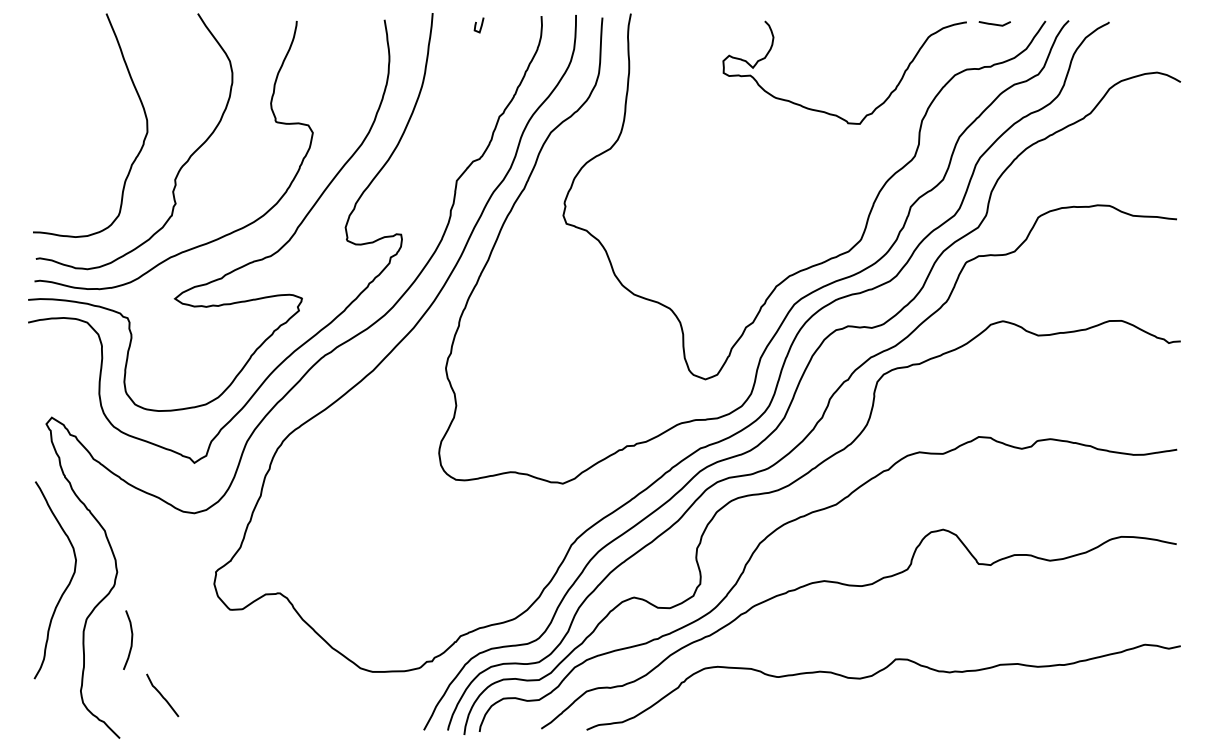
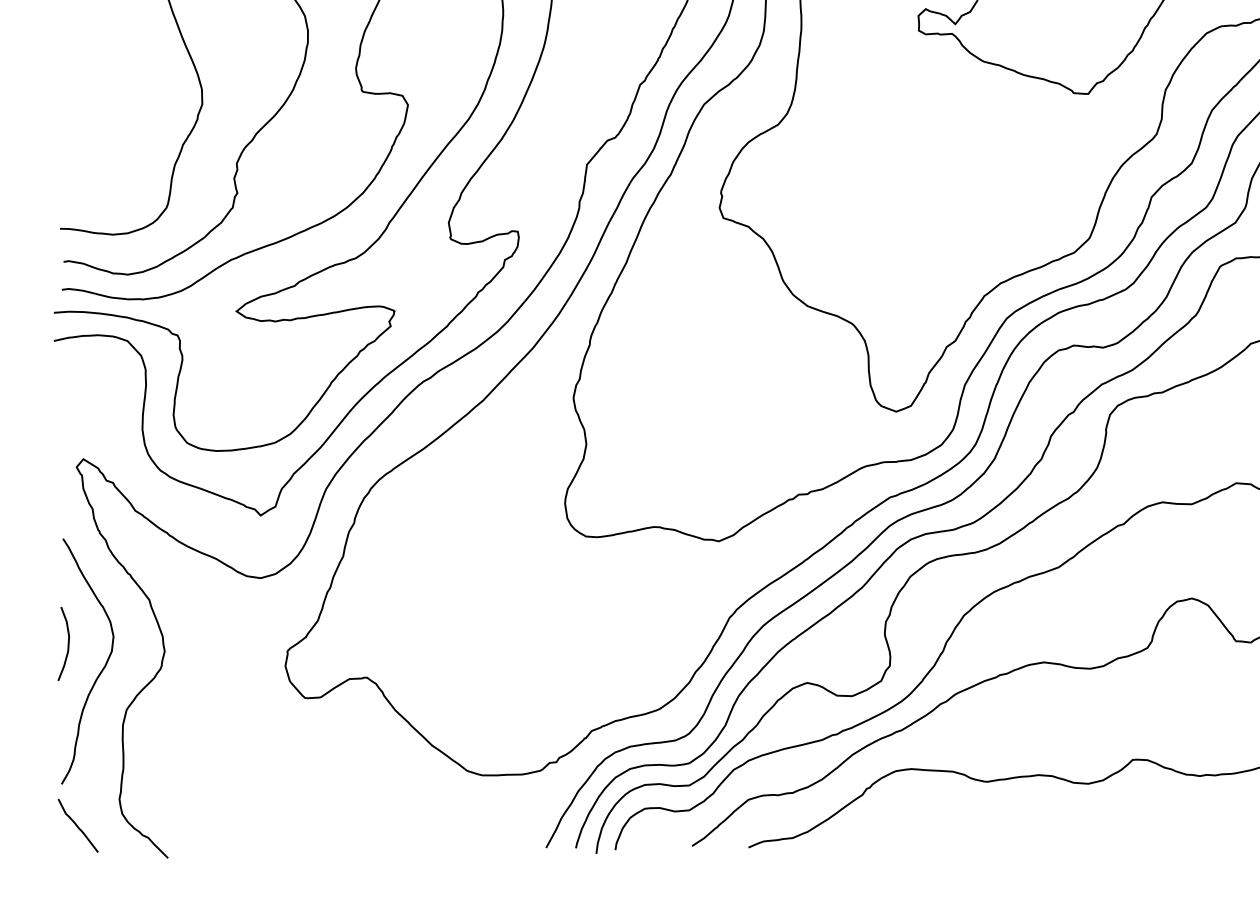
curve: (131, 639) -> (68, 643), moved
curve: (162, 695) -> (78, 825), moved

